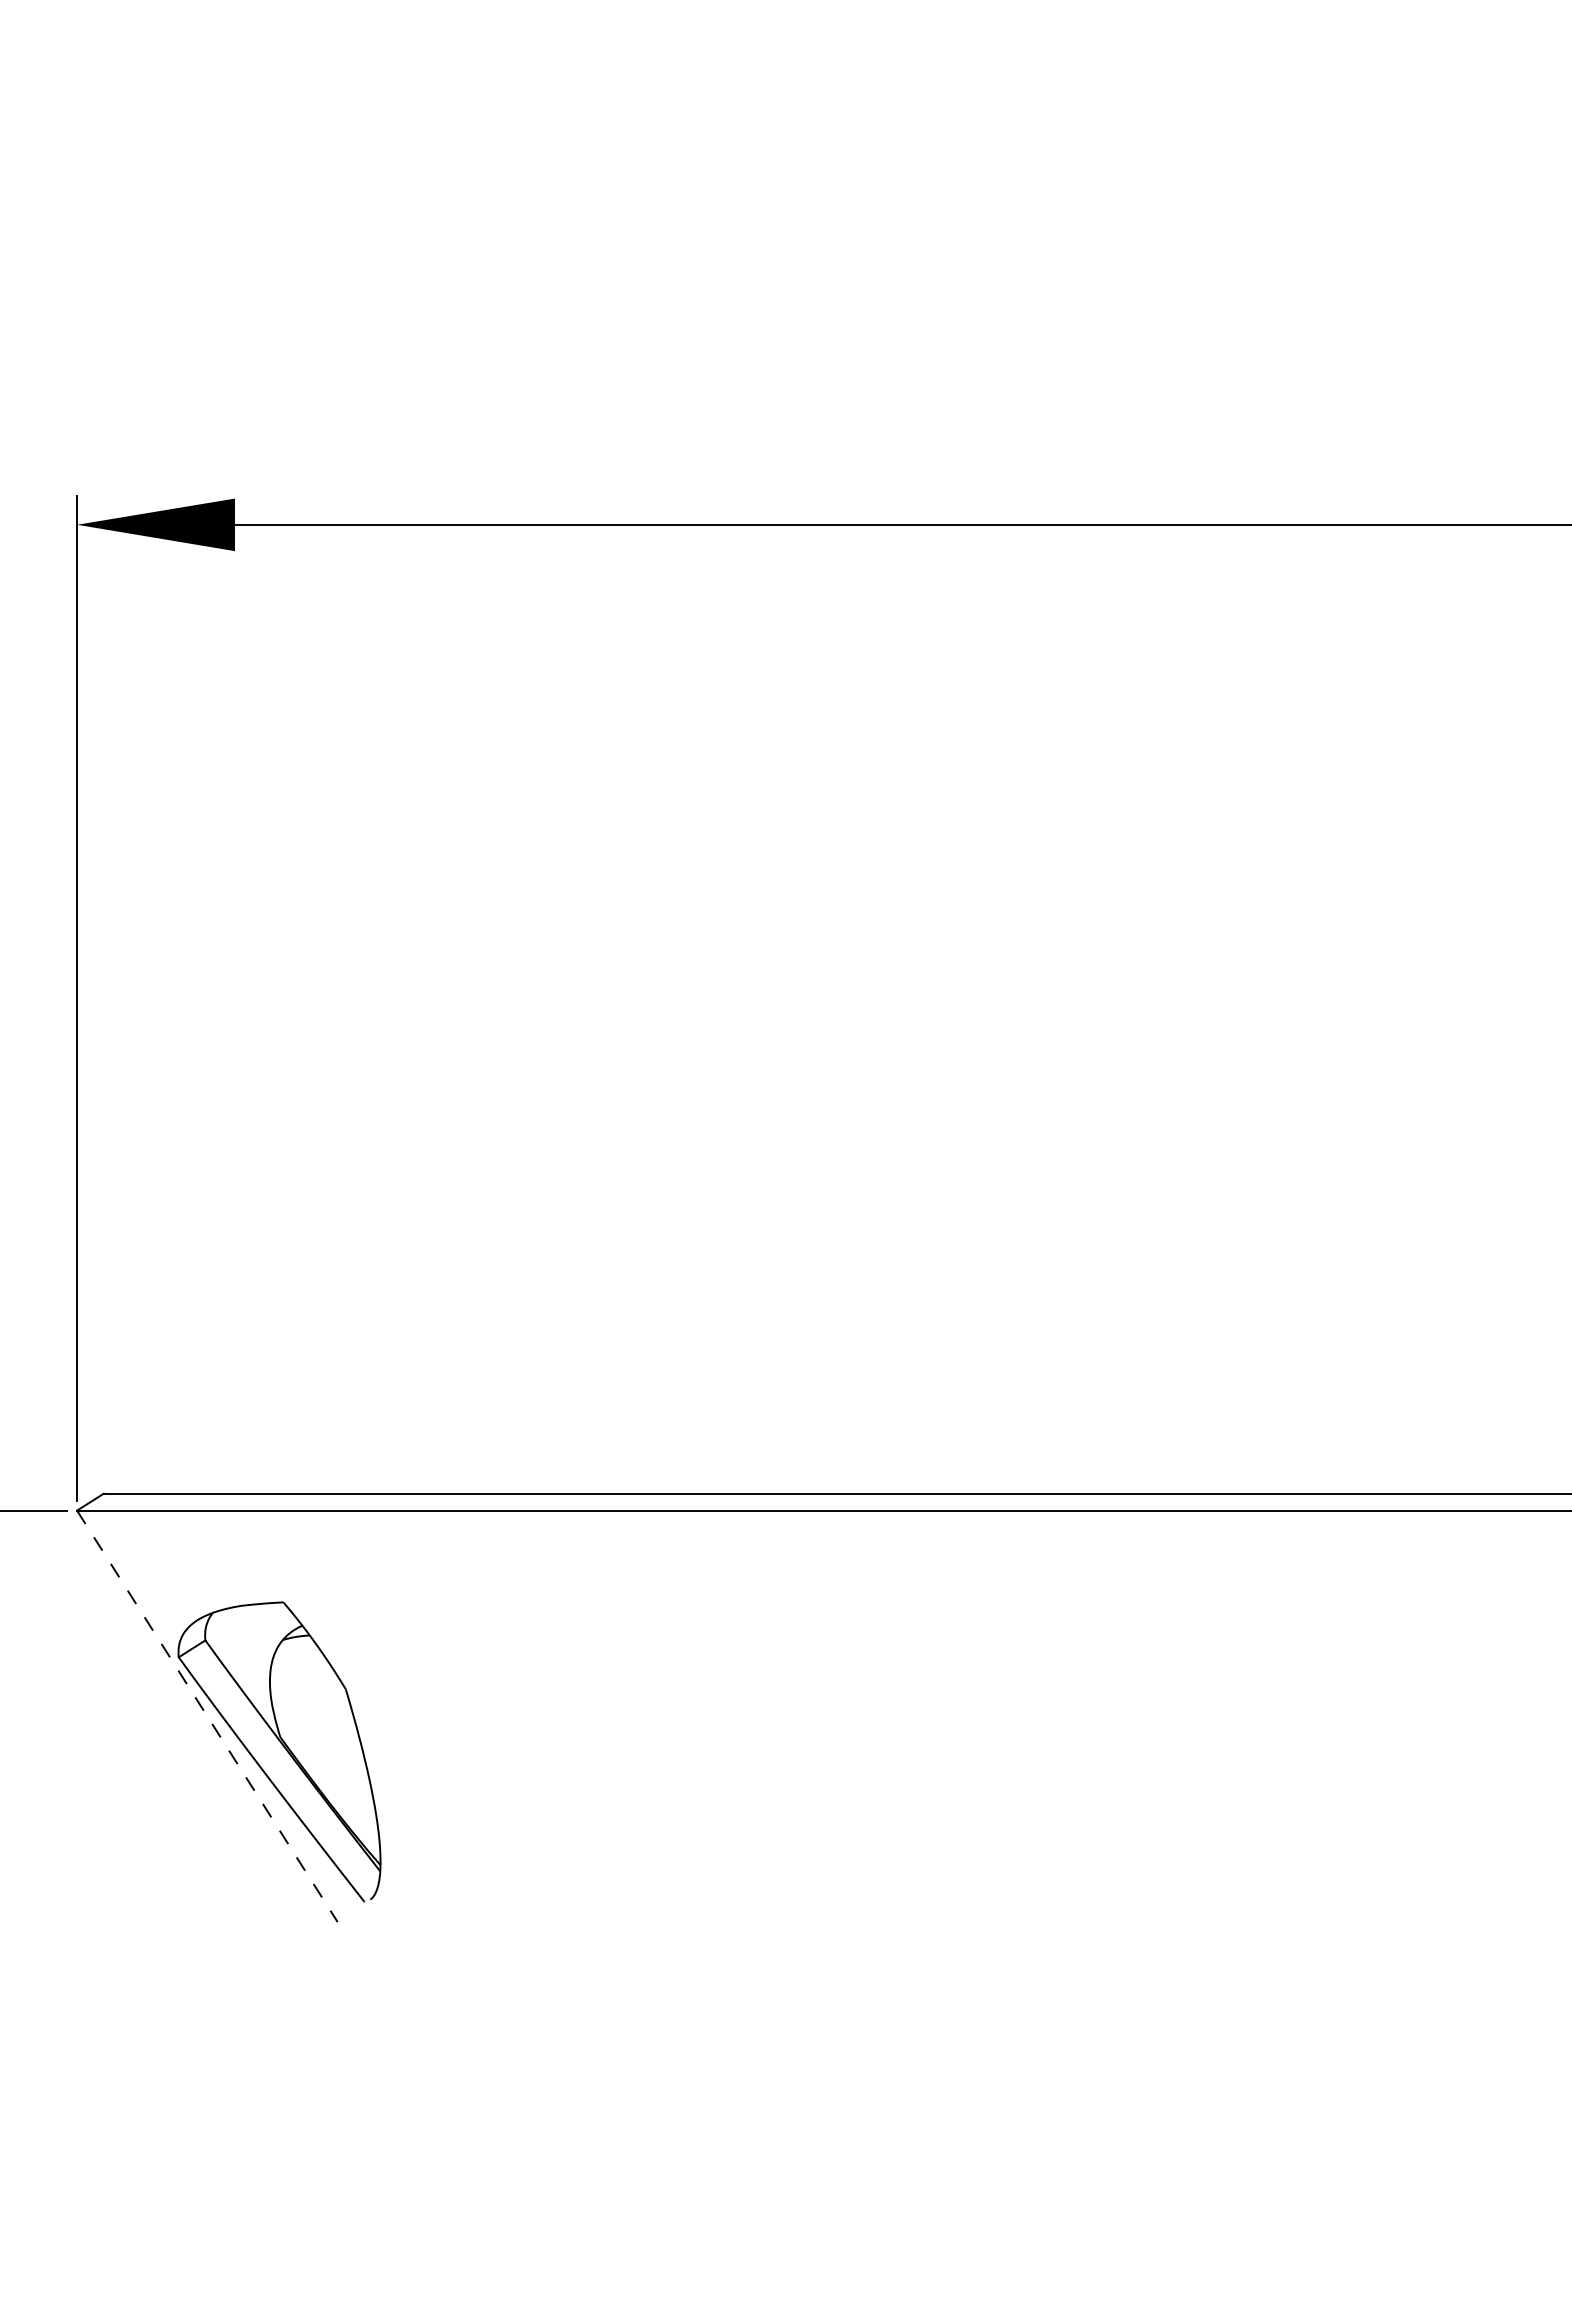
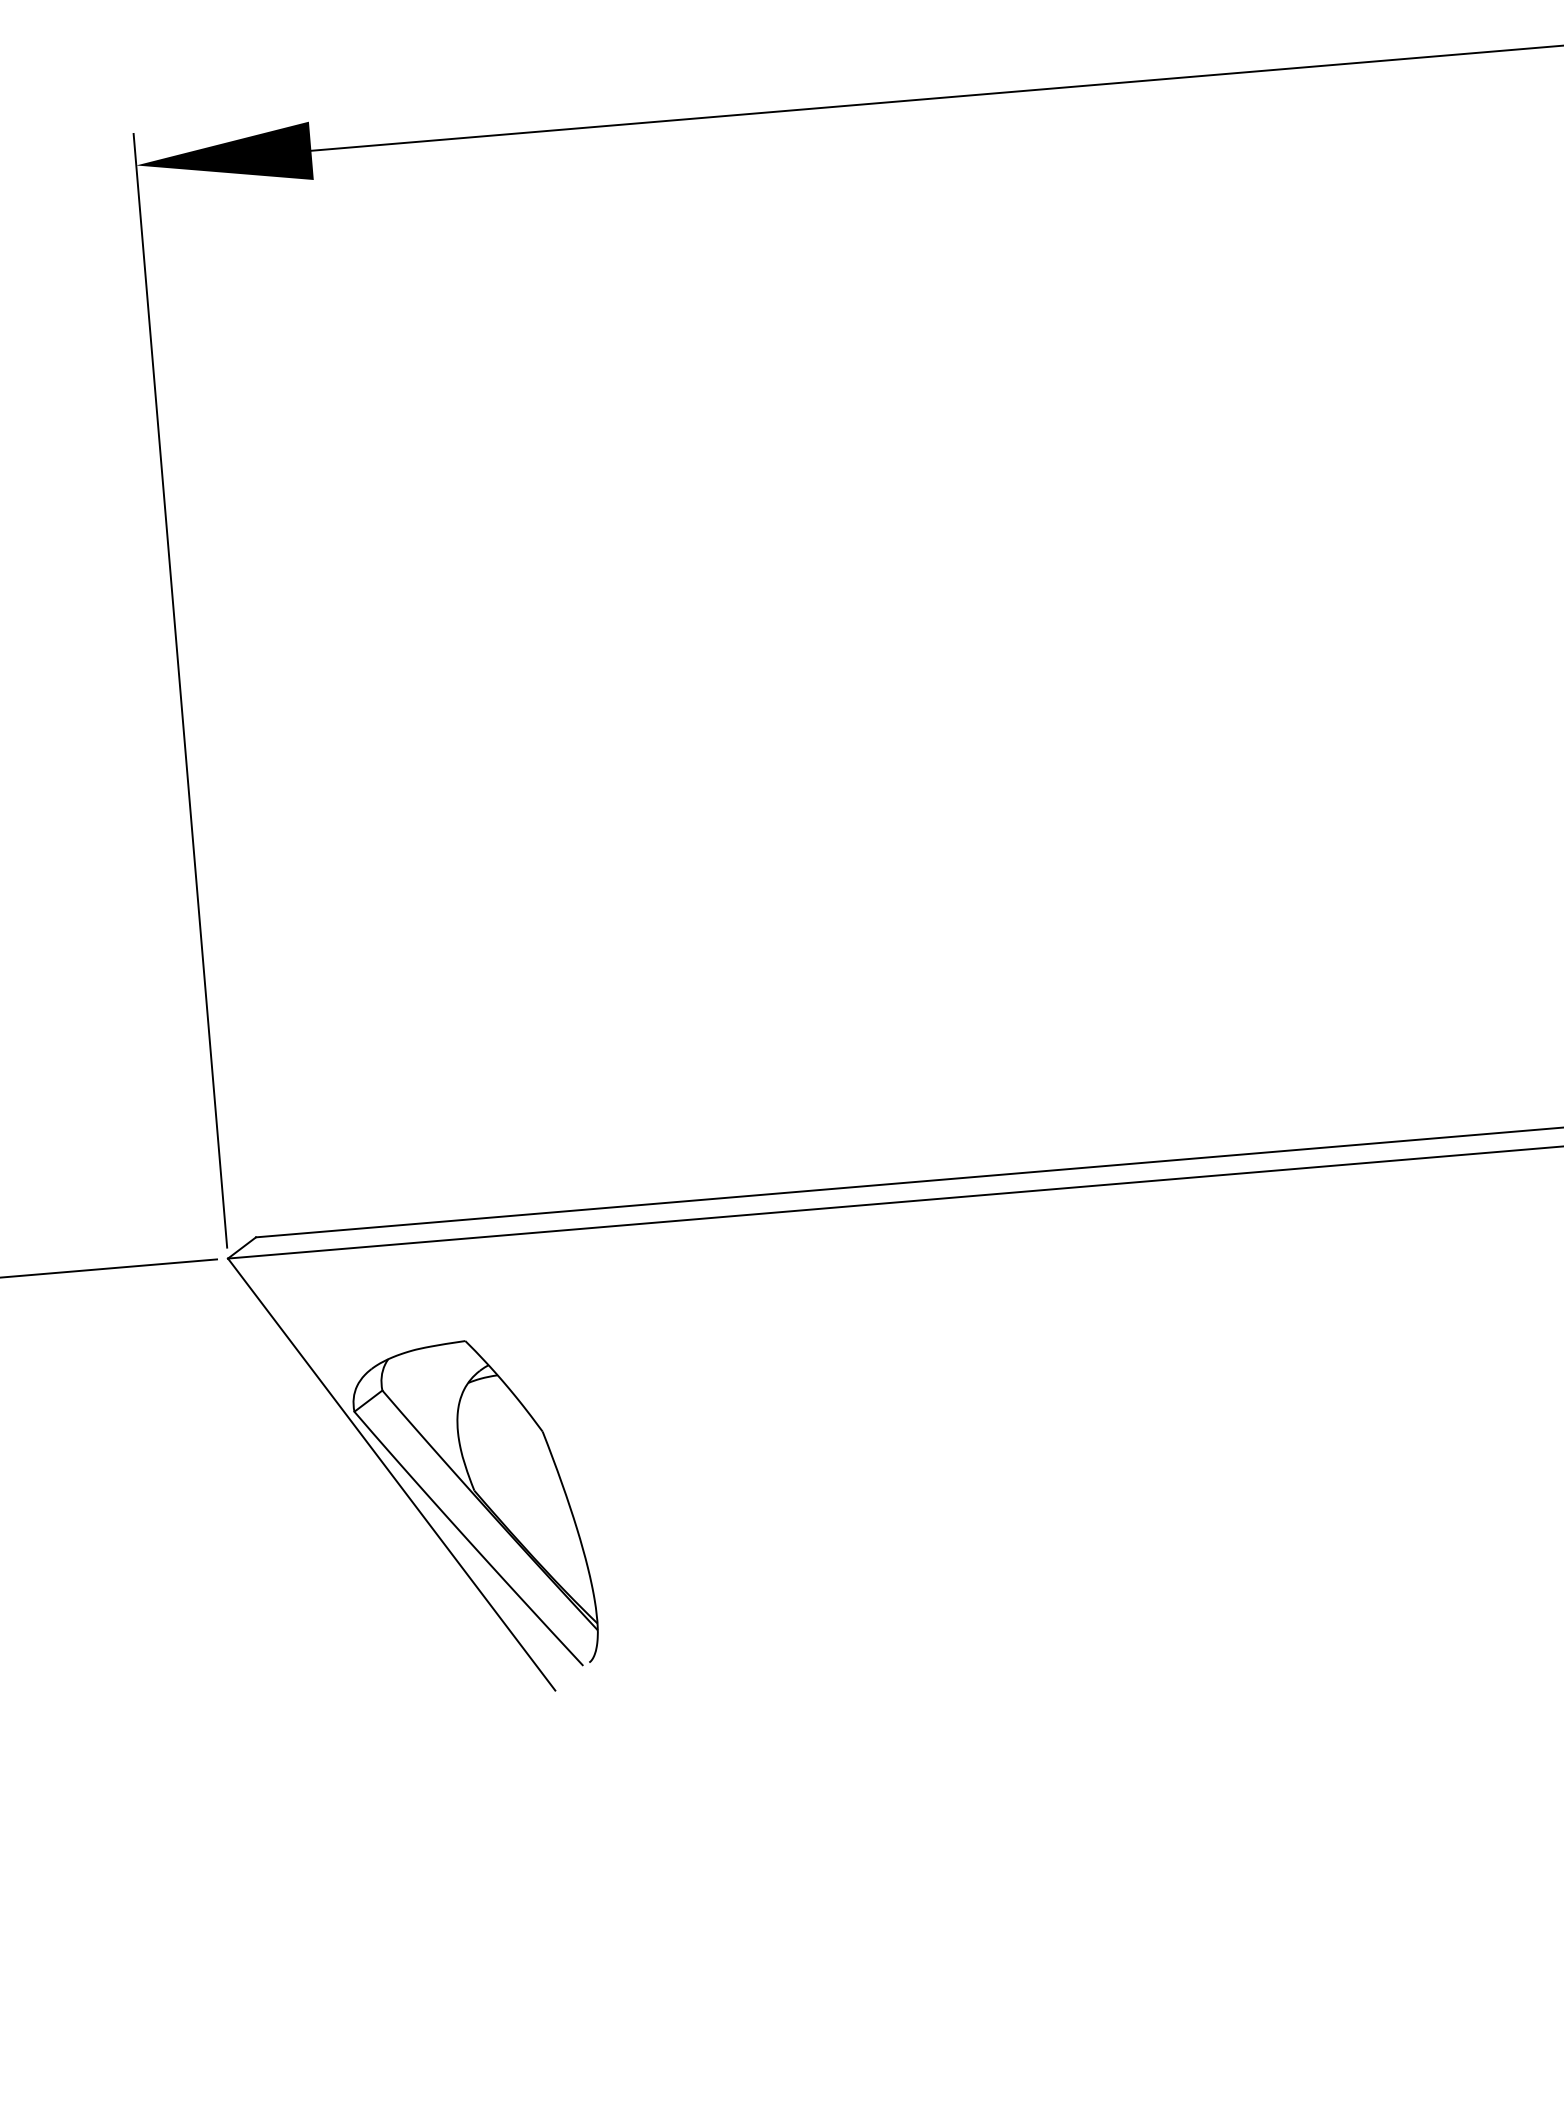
line: (207, 1716) -> (391, 1474), dashed -> solid

